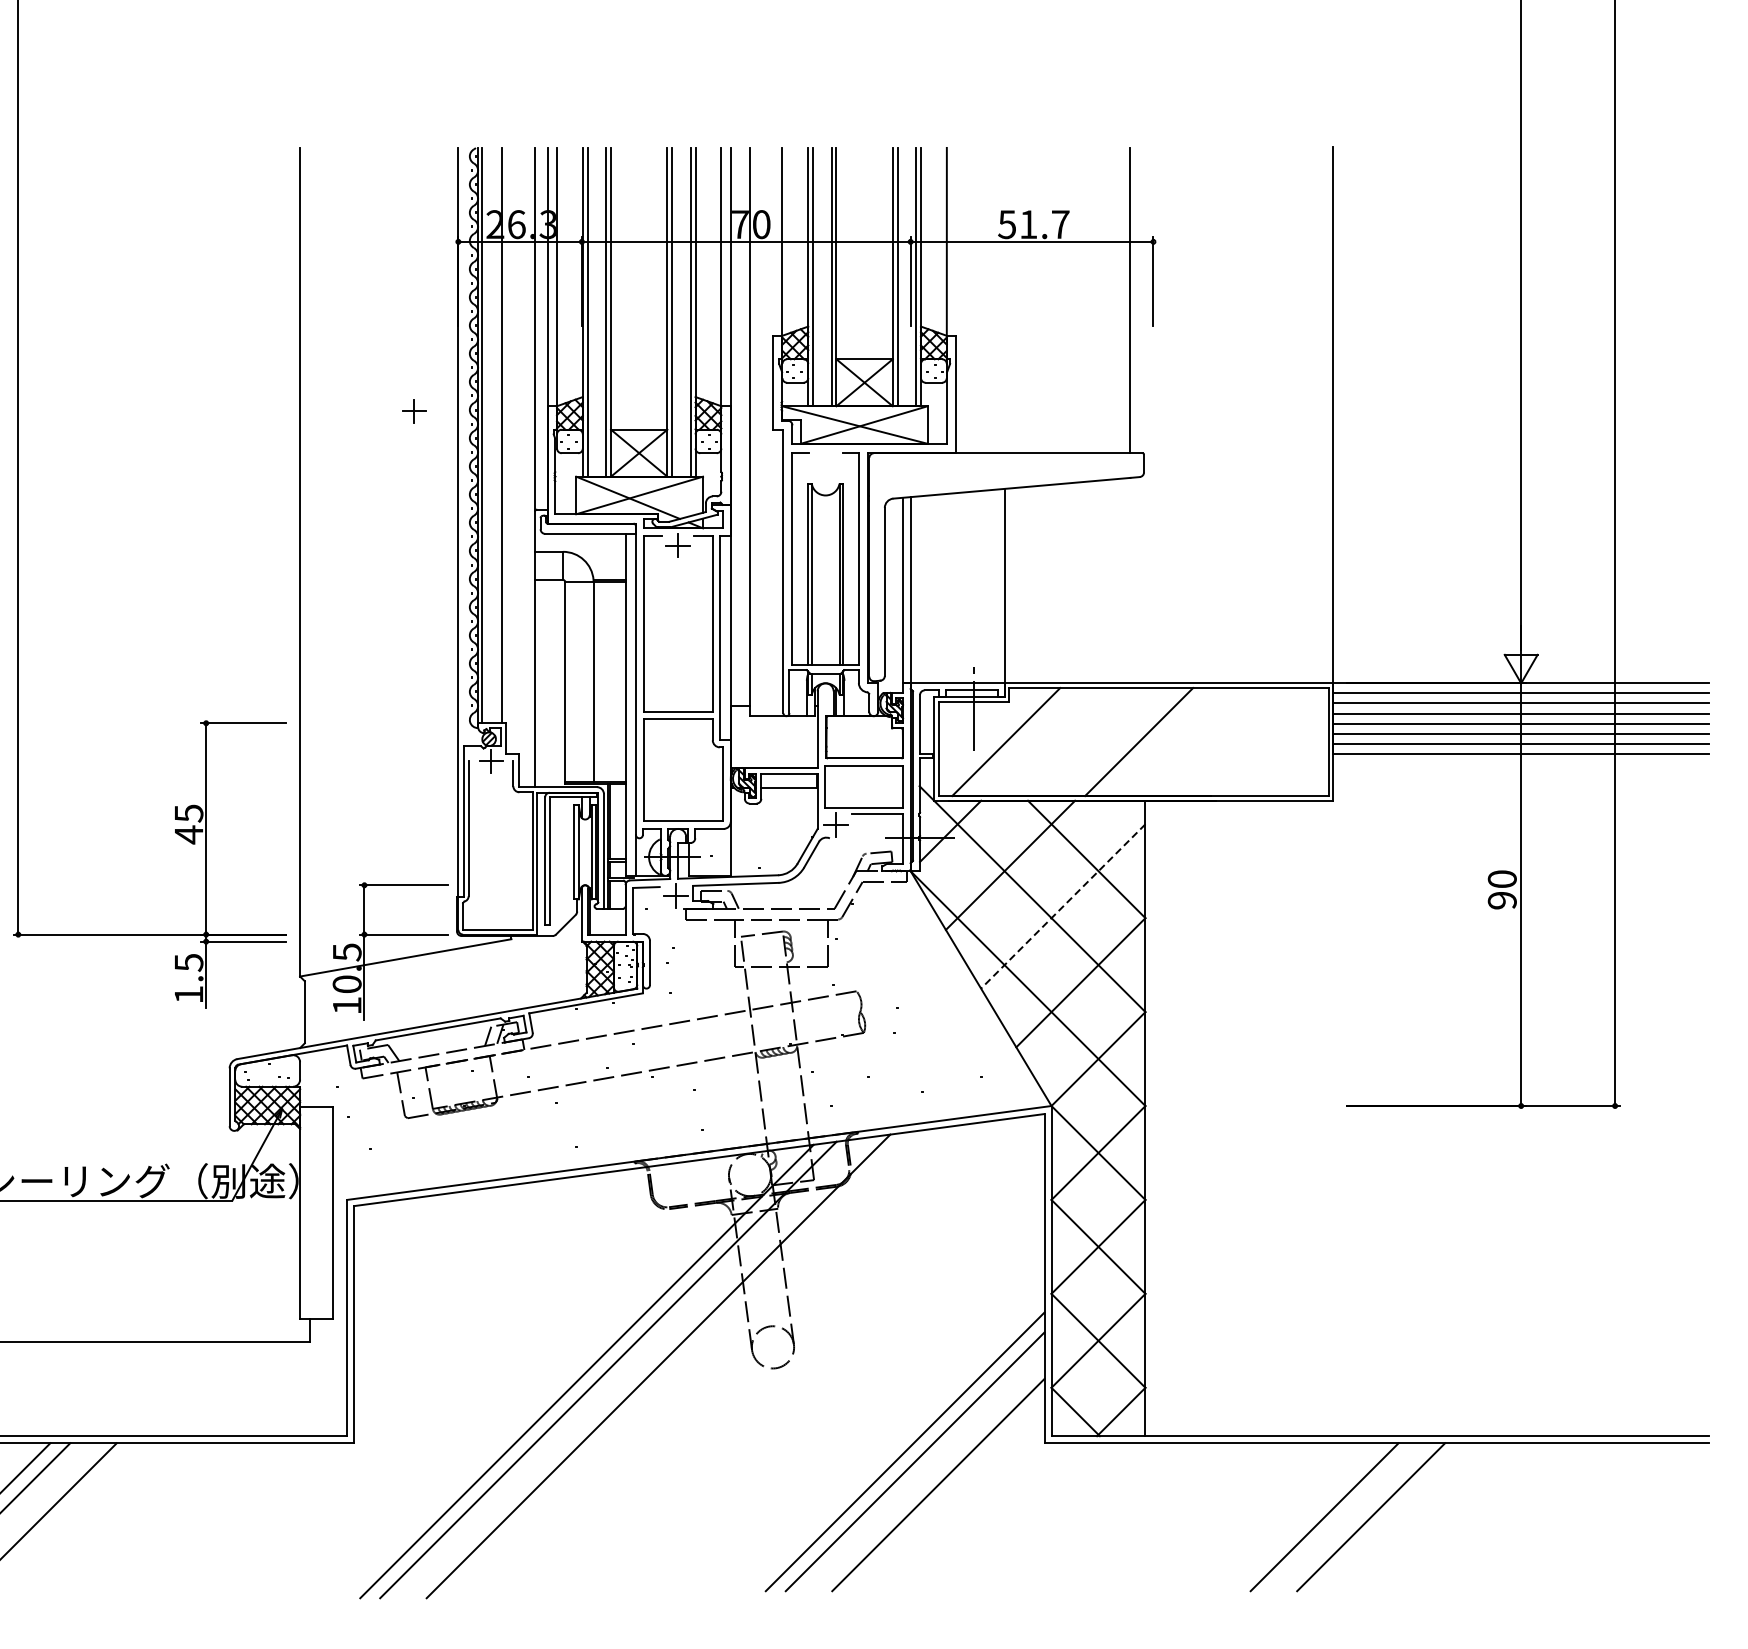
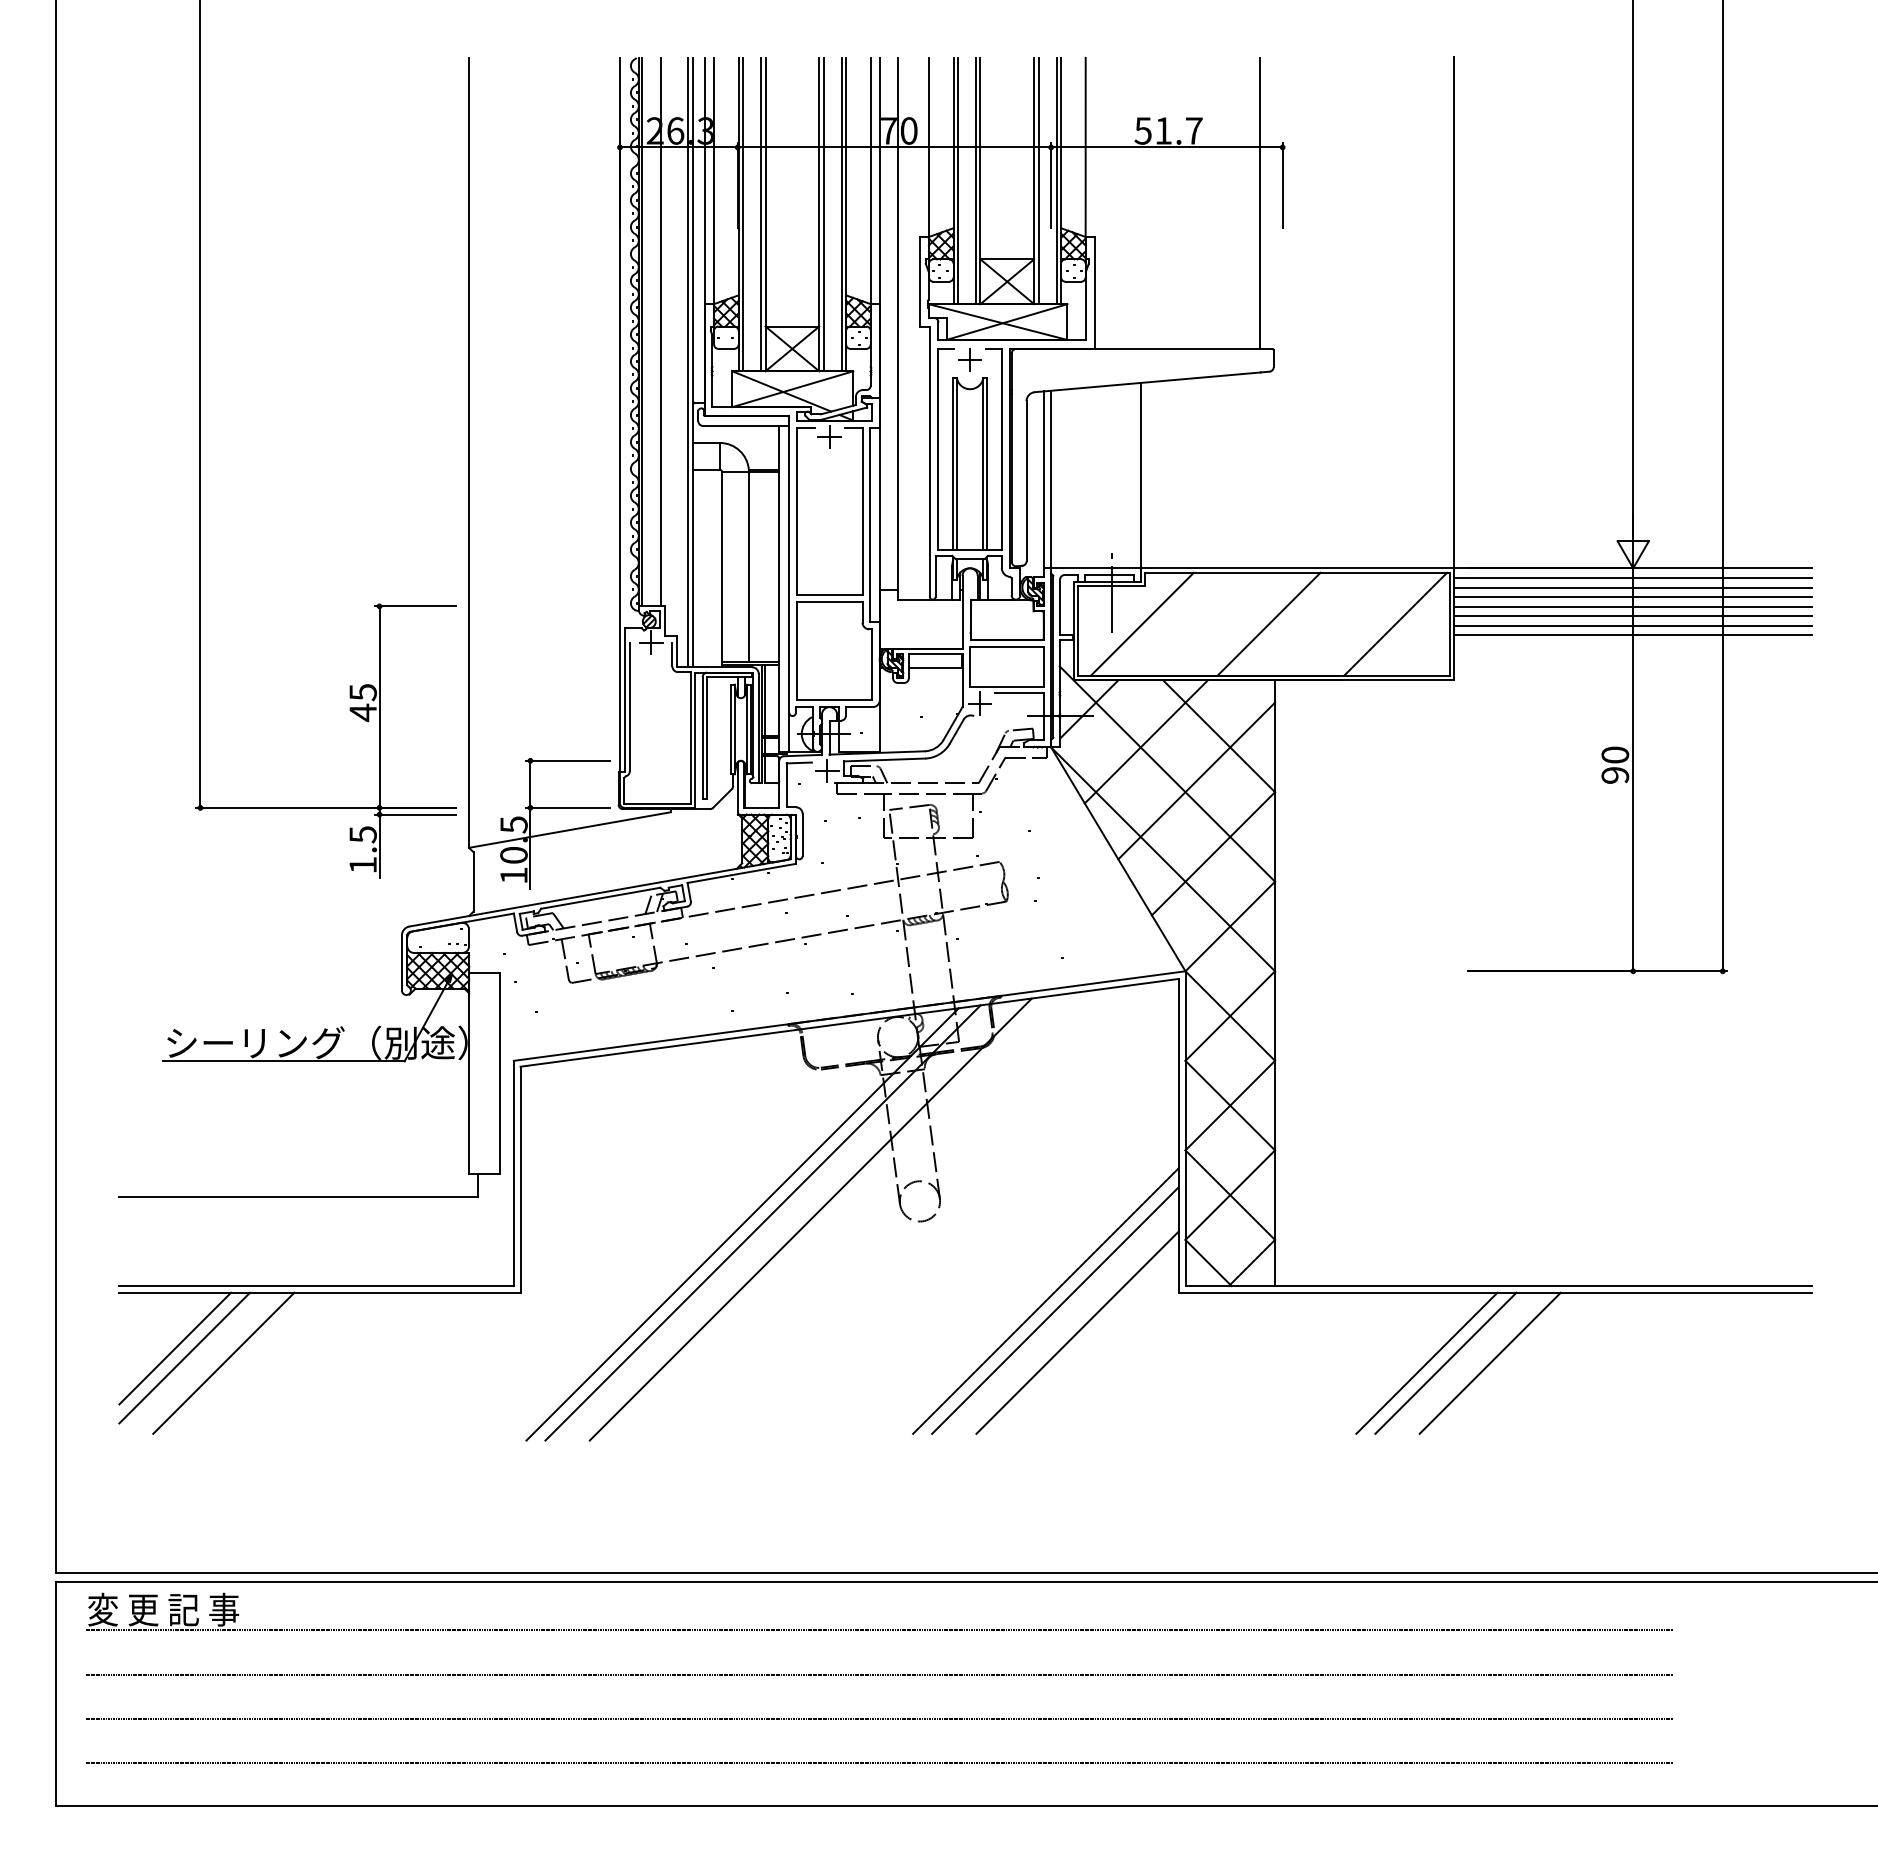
part: (413, 410) -> (969, 359), moved
line: (529, 467) -> (687, 362), added
line: (1271, 741) -> (1395, 623), added
line: (1063, 906) -> (1196, 781), dashed -> solid
line: (1304, 1516) -> (1426, 1362), added

